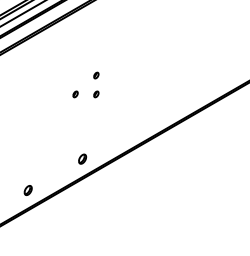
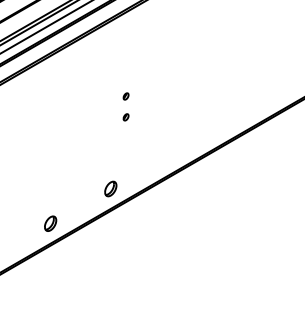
part: (75, 94) -> (102, 117), removed
part: (82, 158) -> (110, 188), size x1.43
part: (28, 190) -> (50, 223), size x1.43

